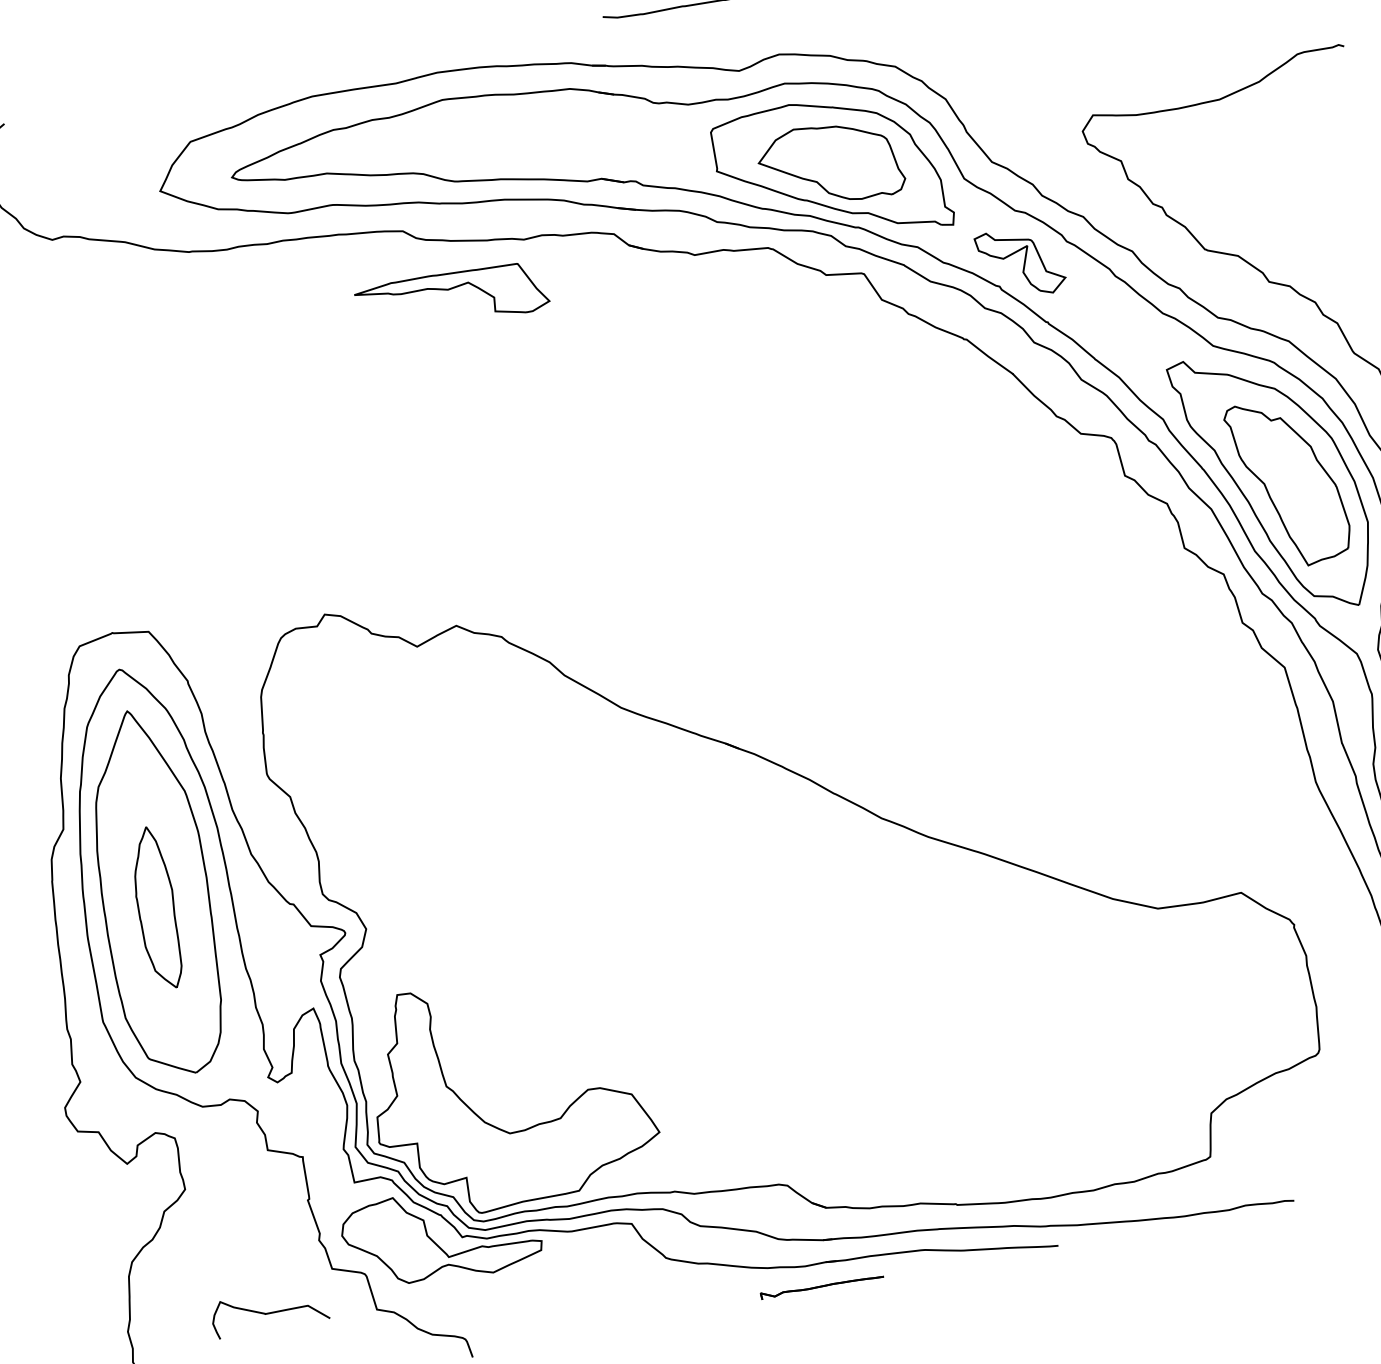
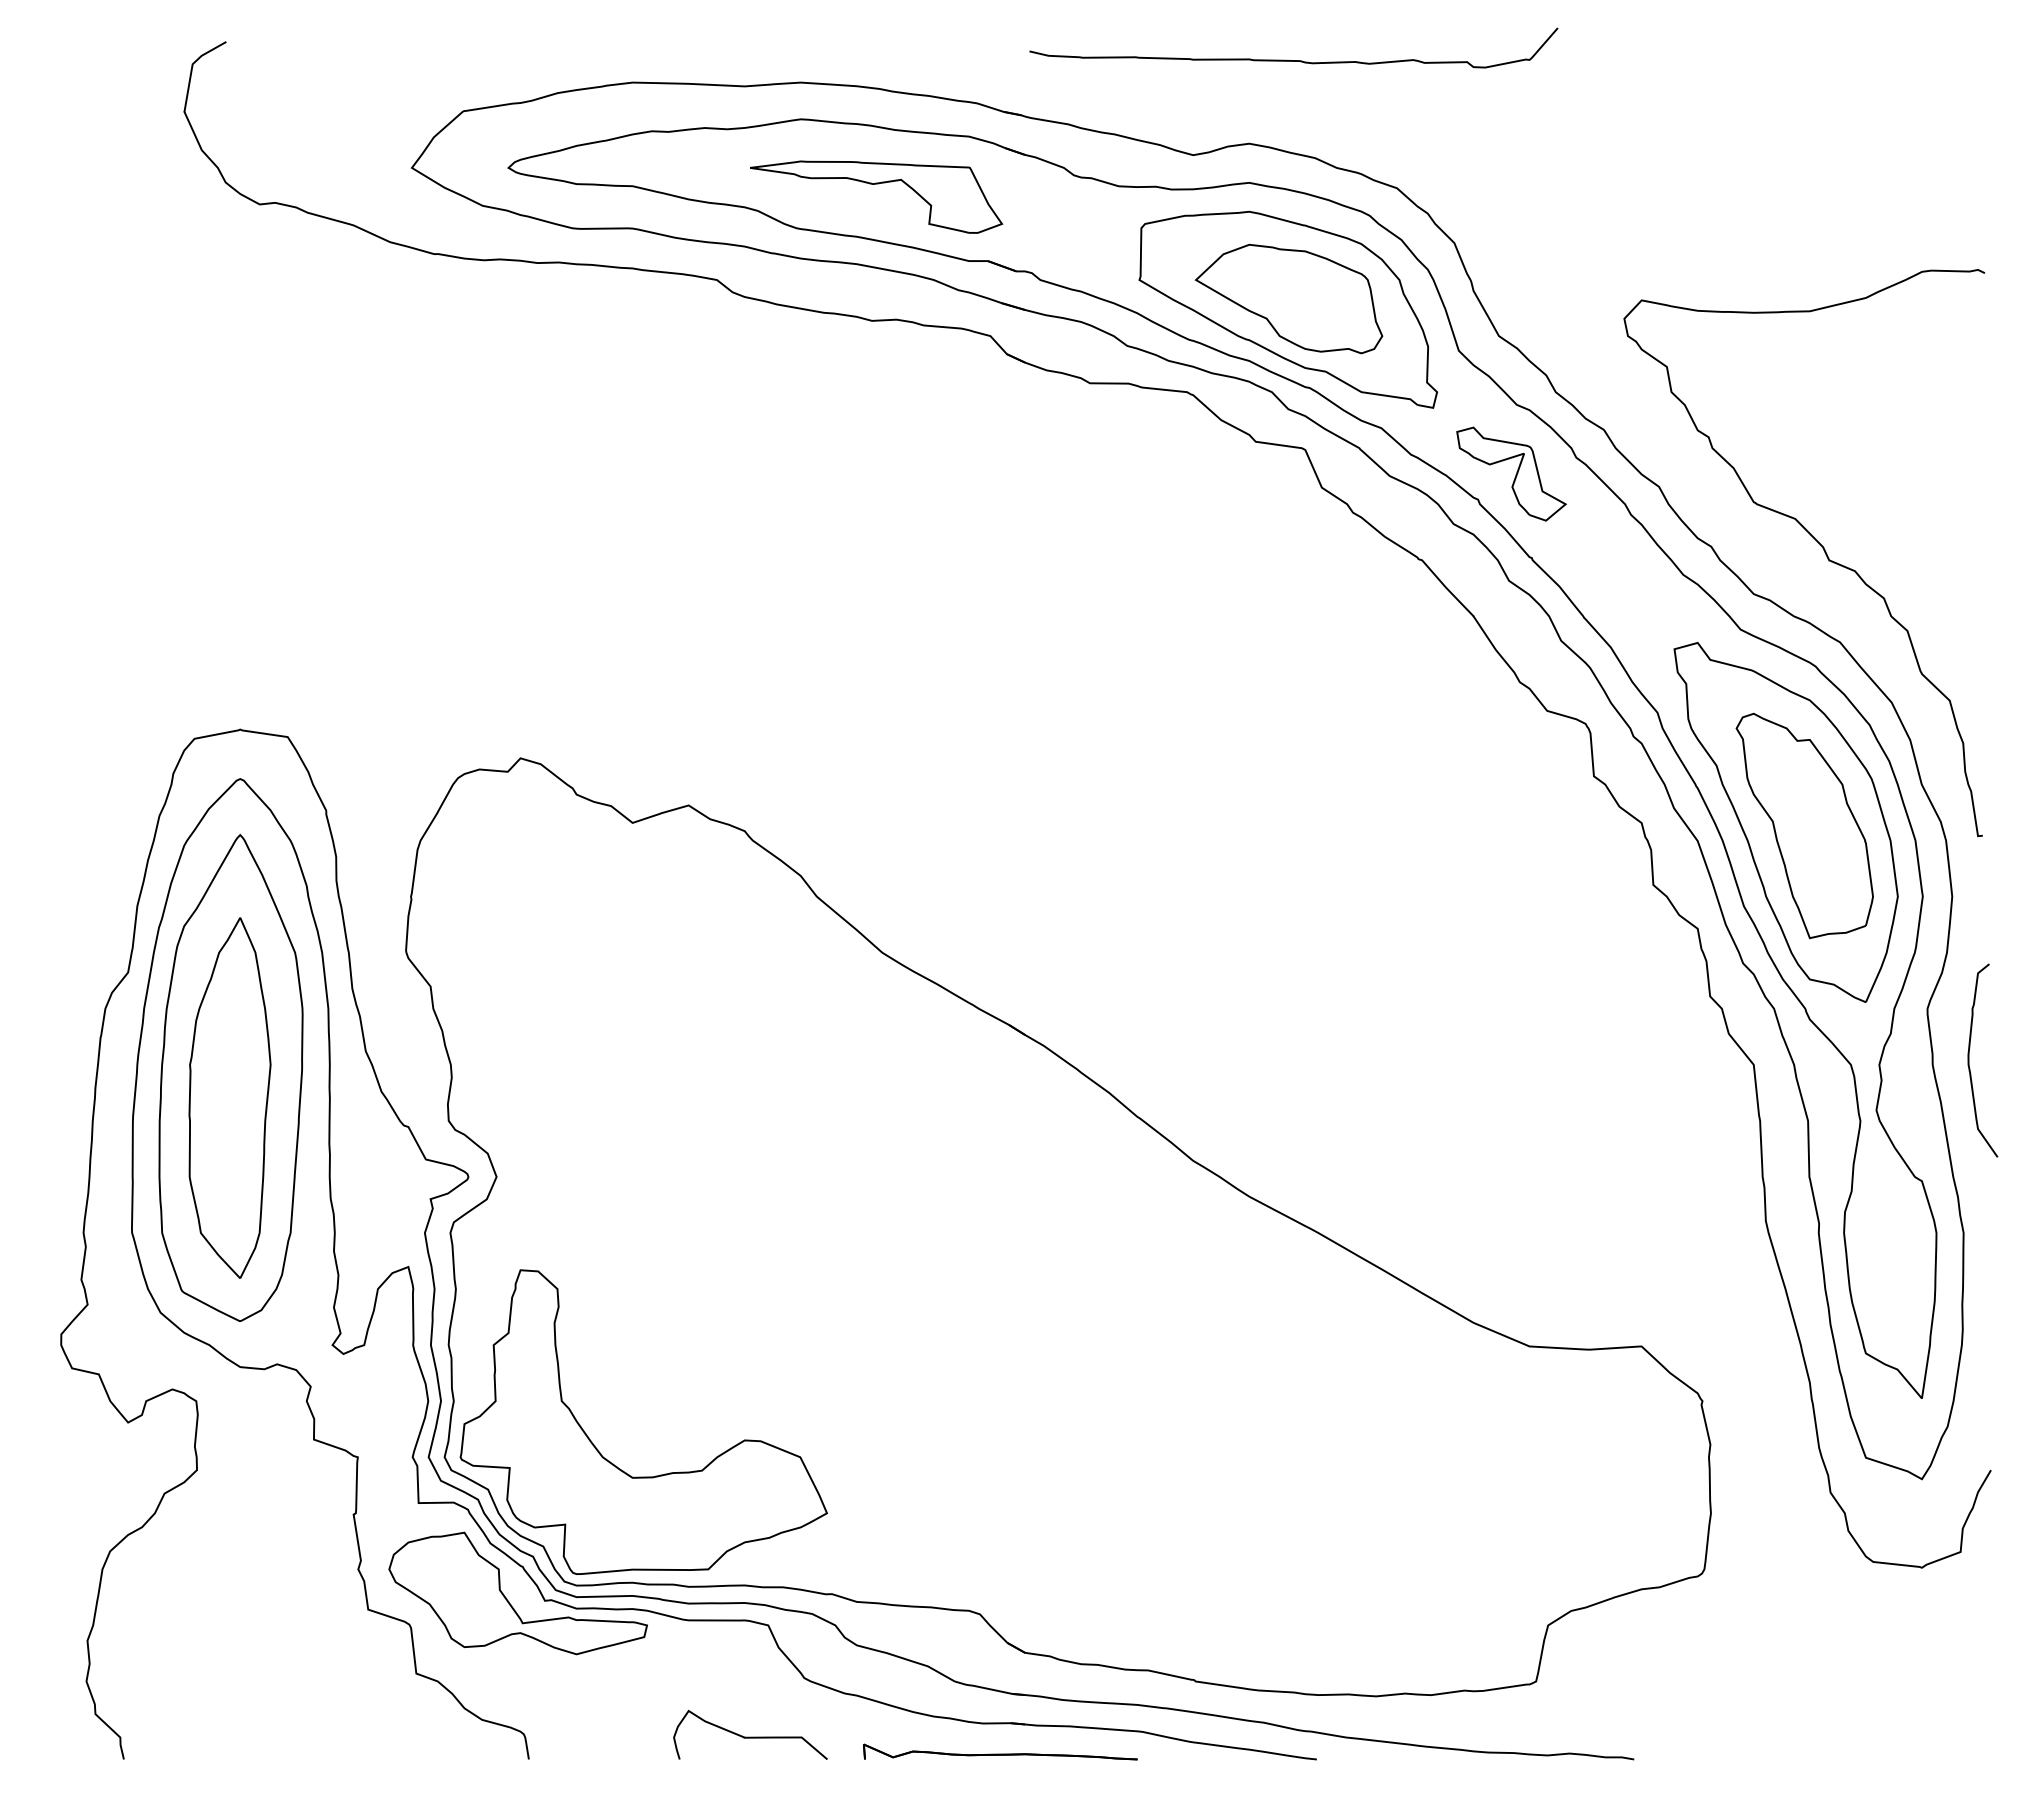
part: (450, 289) -> (876, 184), moved
part: (156, 907) -> (229, 1097), size x1.67
part: (822, 1284) -> (1000, 1751), size x1.67
curve: (269, 1312) -> (750, 1736), moved

